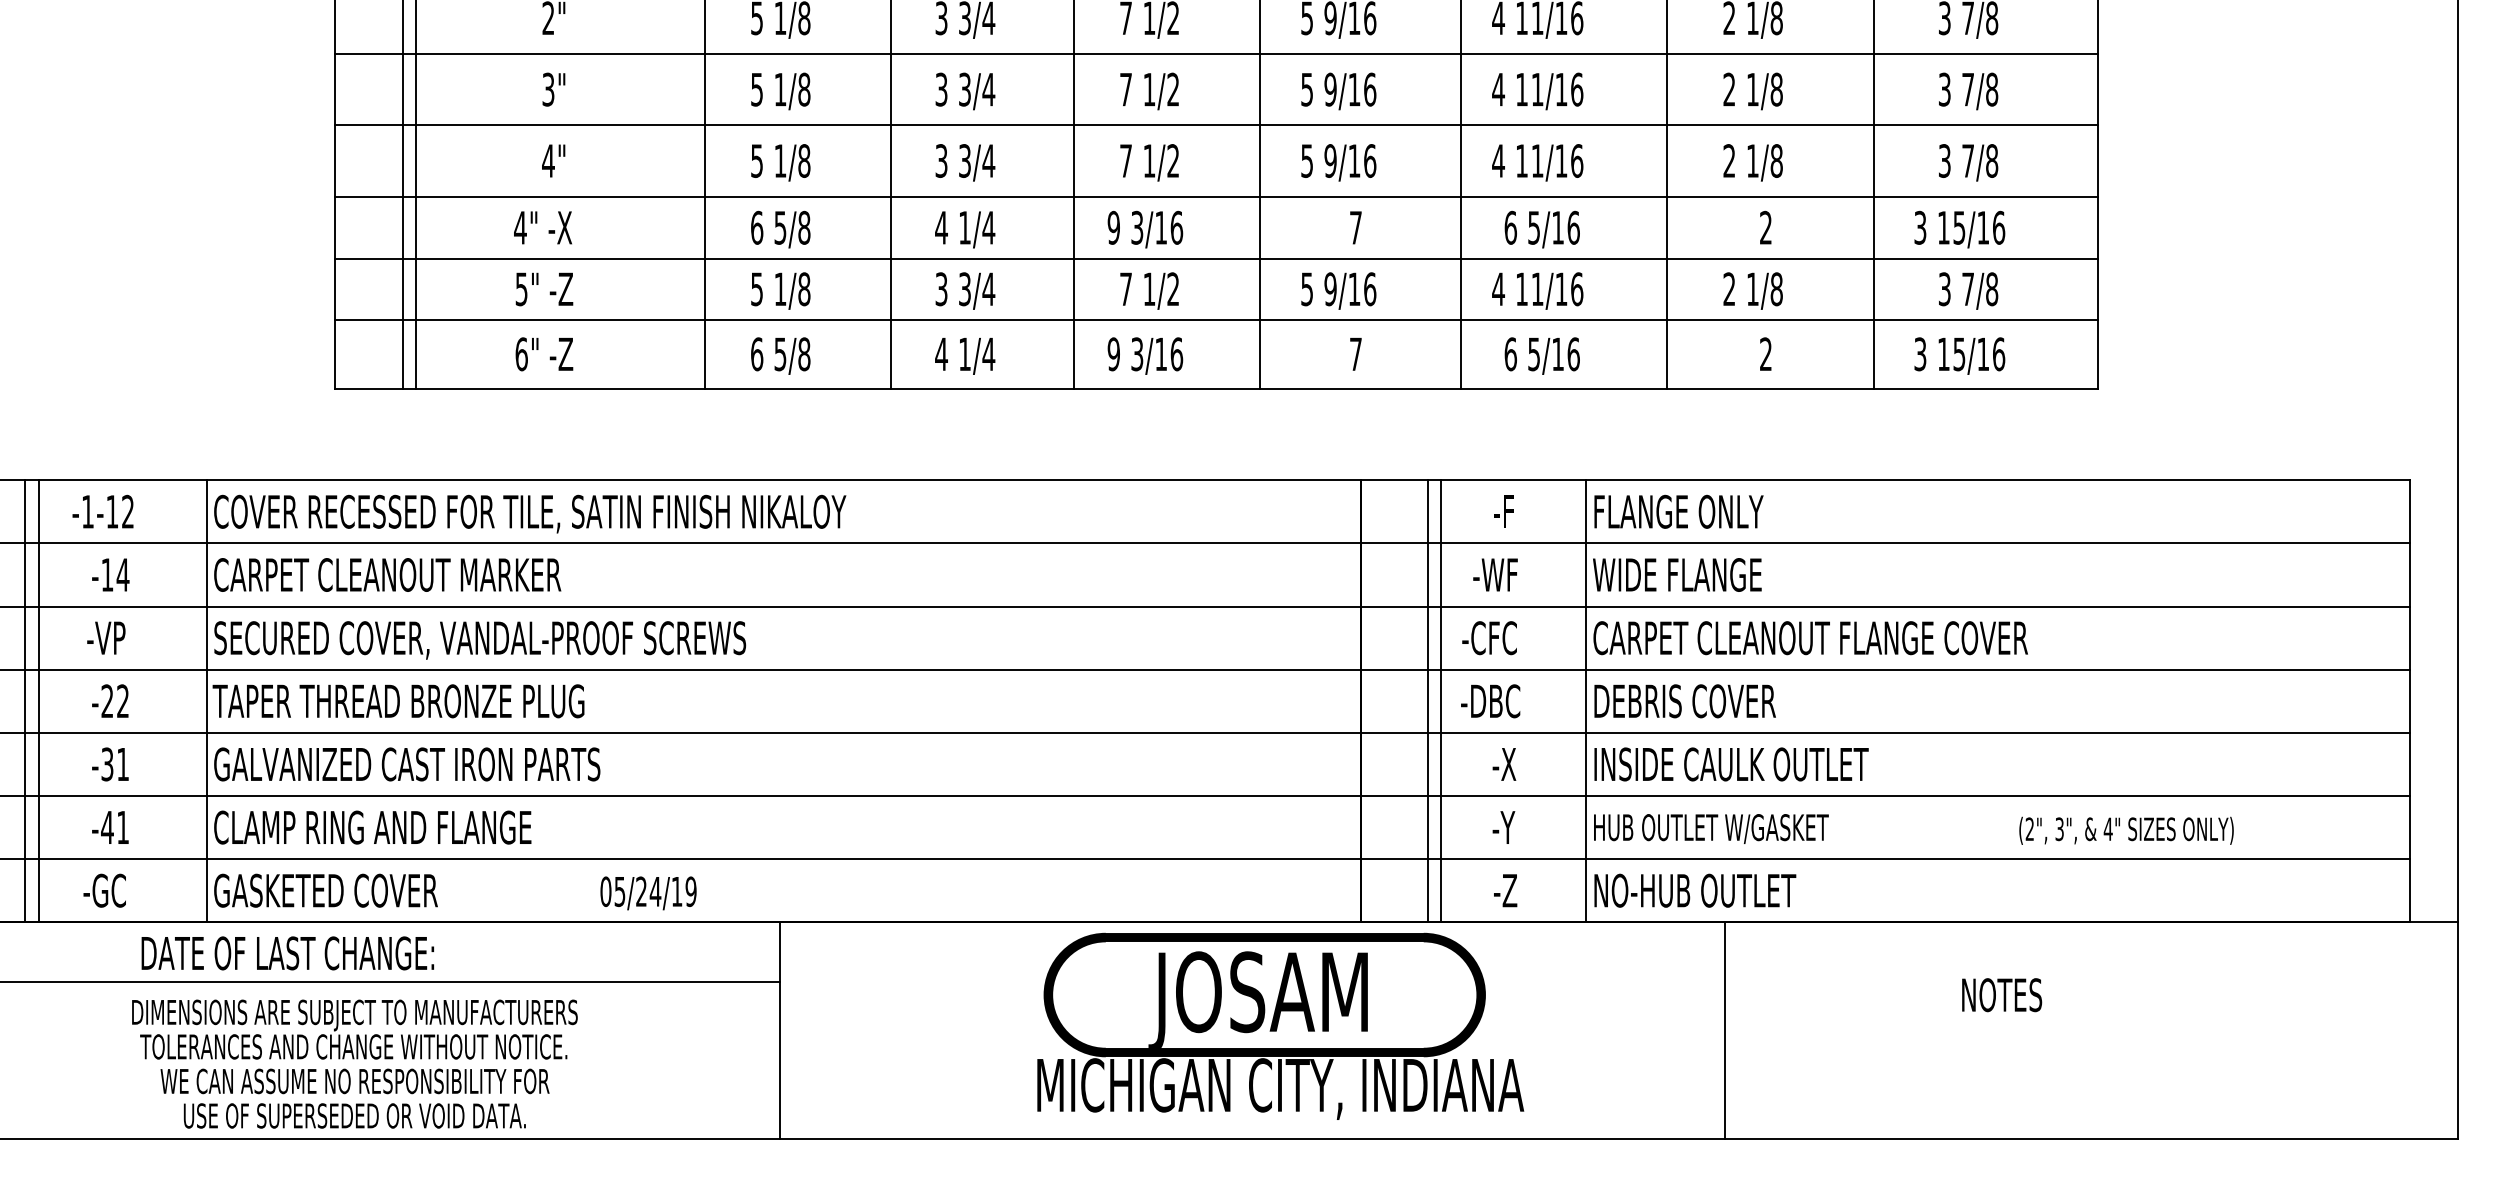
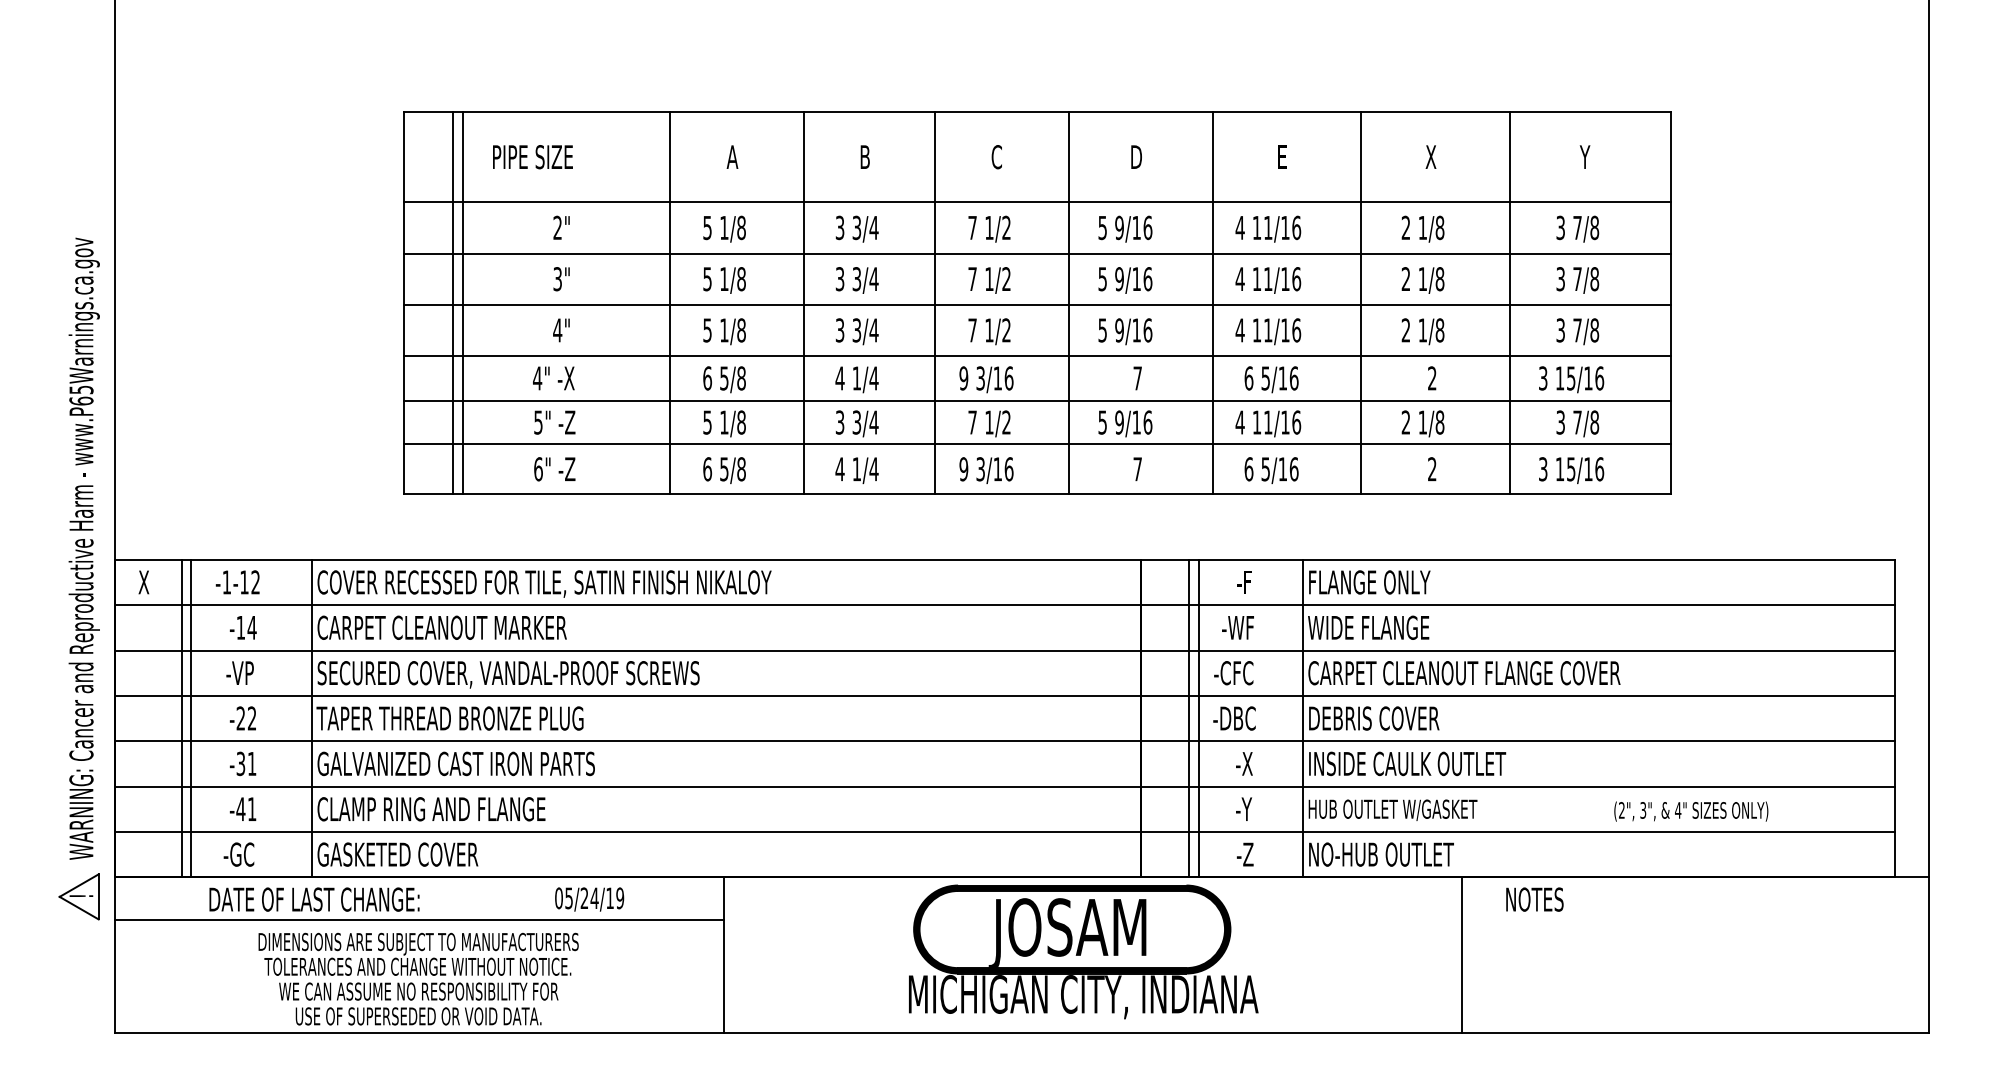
text: (648, 893) -> (589, 899), moved
text: (287, 953) -> (314, 899), moved
text: (2001, 994) -> (1534, 899), moved
line: (1724, 1031) -> (1461, 955), moved

